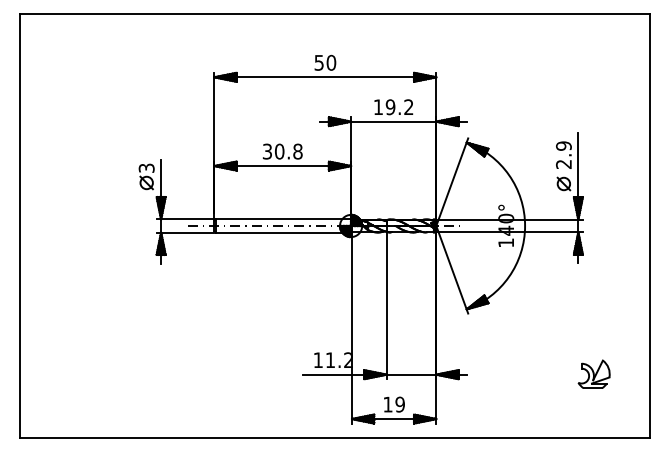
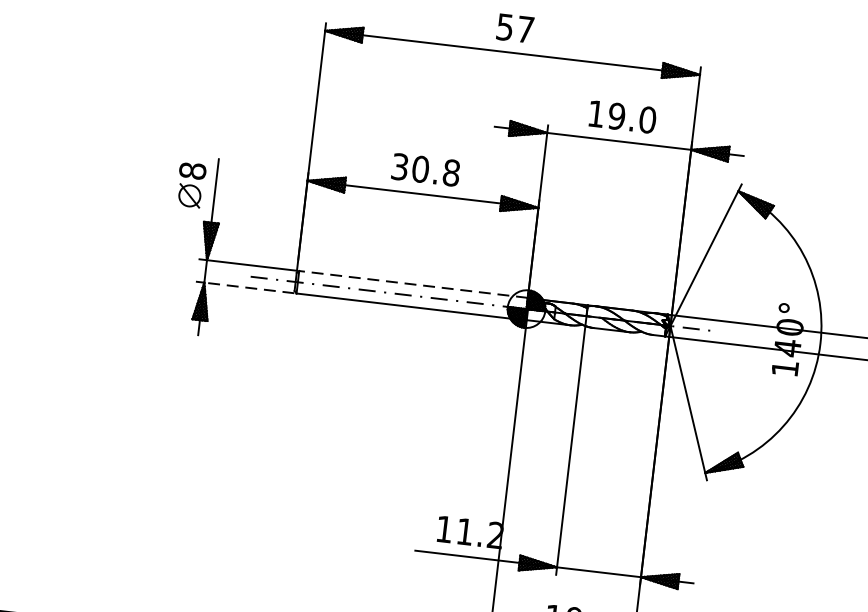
text: (331, 62) -> (525, 29), 50 -> 57
text: (408, 107) -> (647, 120), 19.2 -> 19.0
text: (146, 167) -> (192, 169), 3 -> 8
line: (283, 219) -> (413, 284), solid -> dashed
line: (187, 232) -> (248, 287), solid -> dashed

